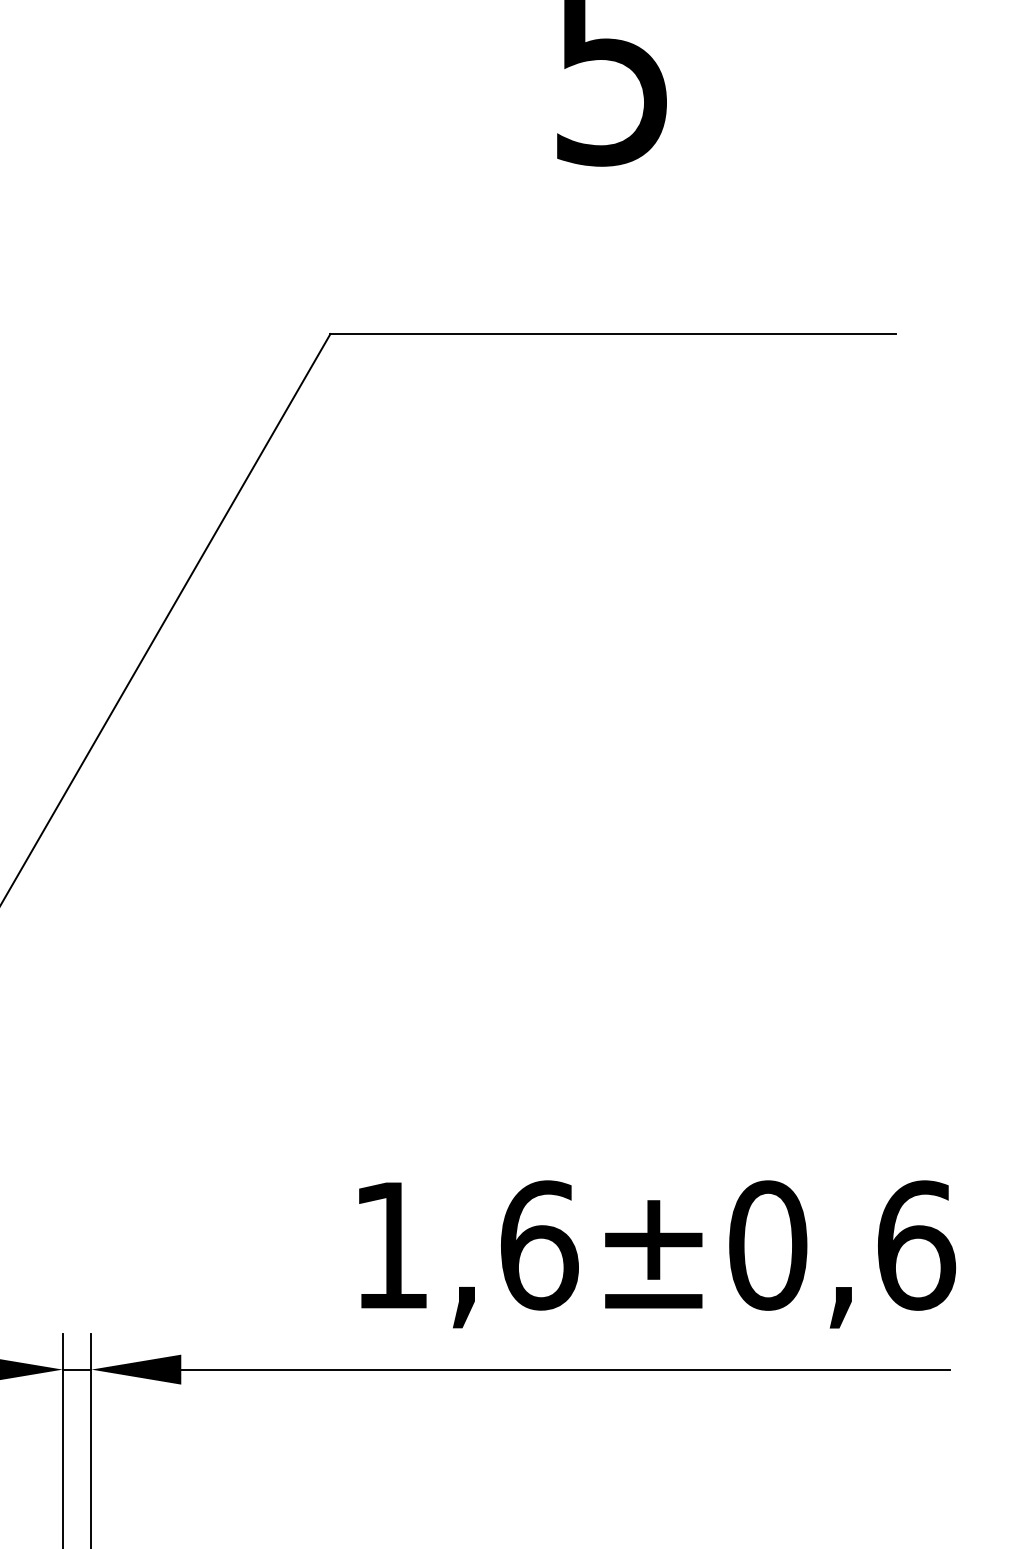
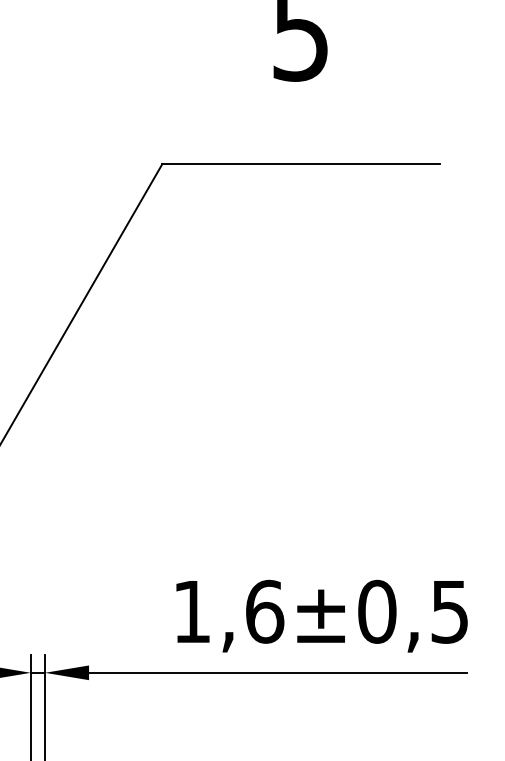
text: (917, 1244) -> (450, 611), ±0,6 -> ±0,5

